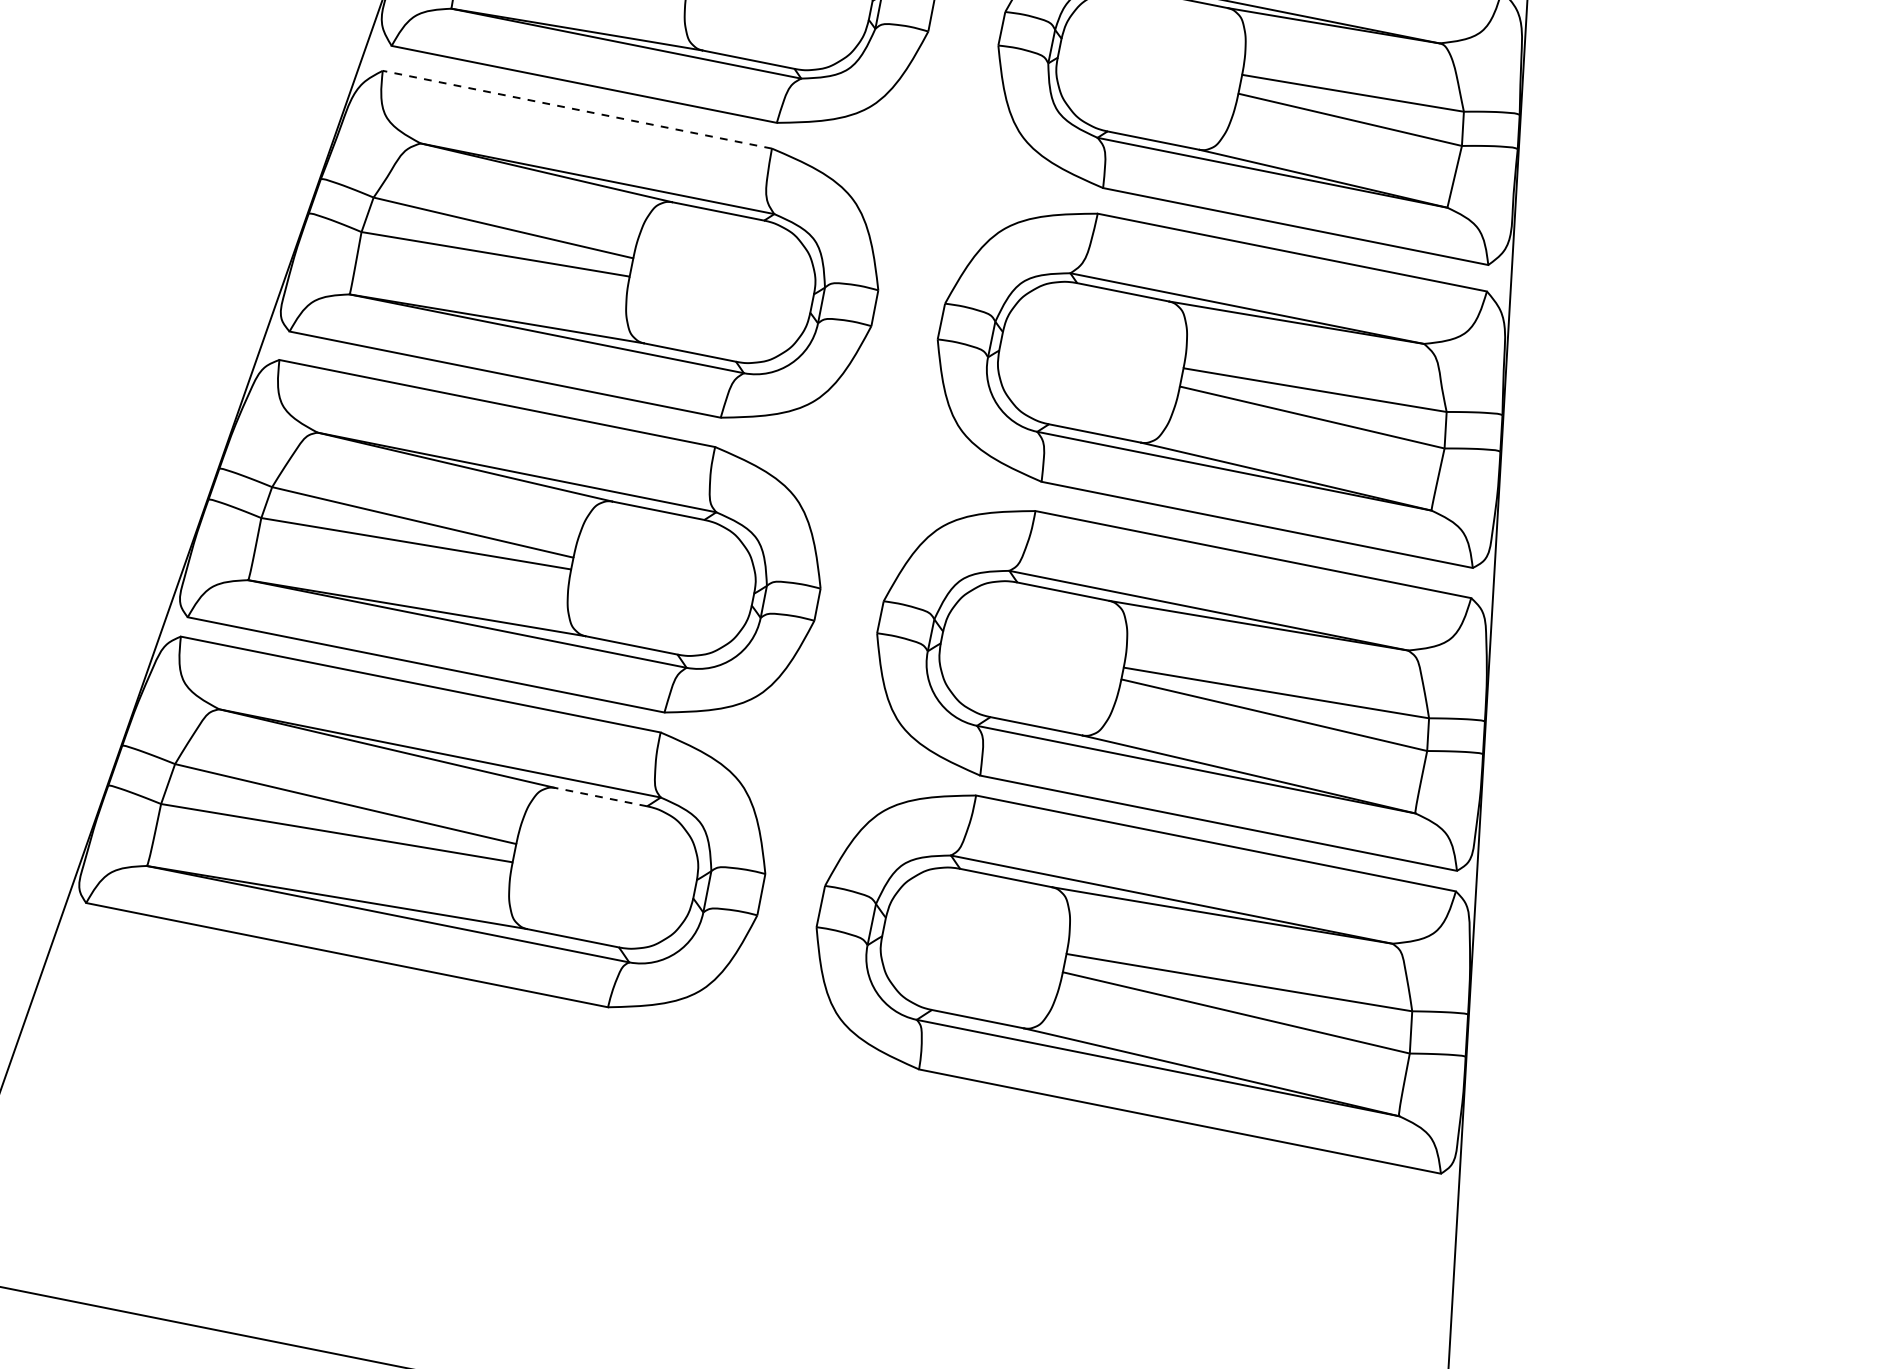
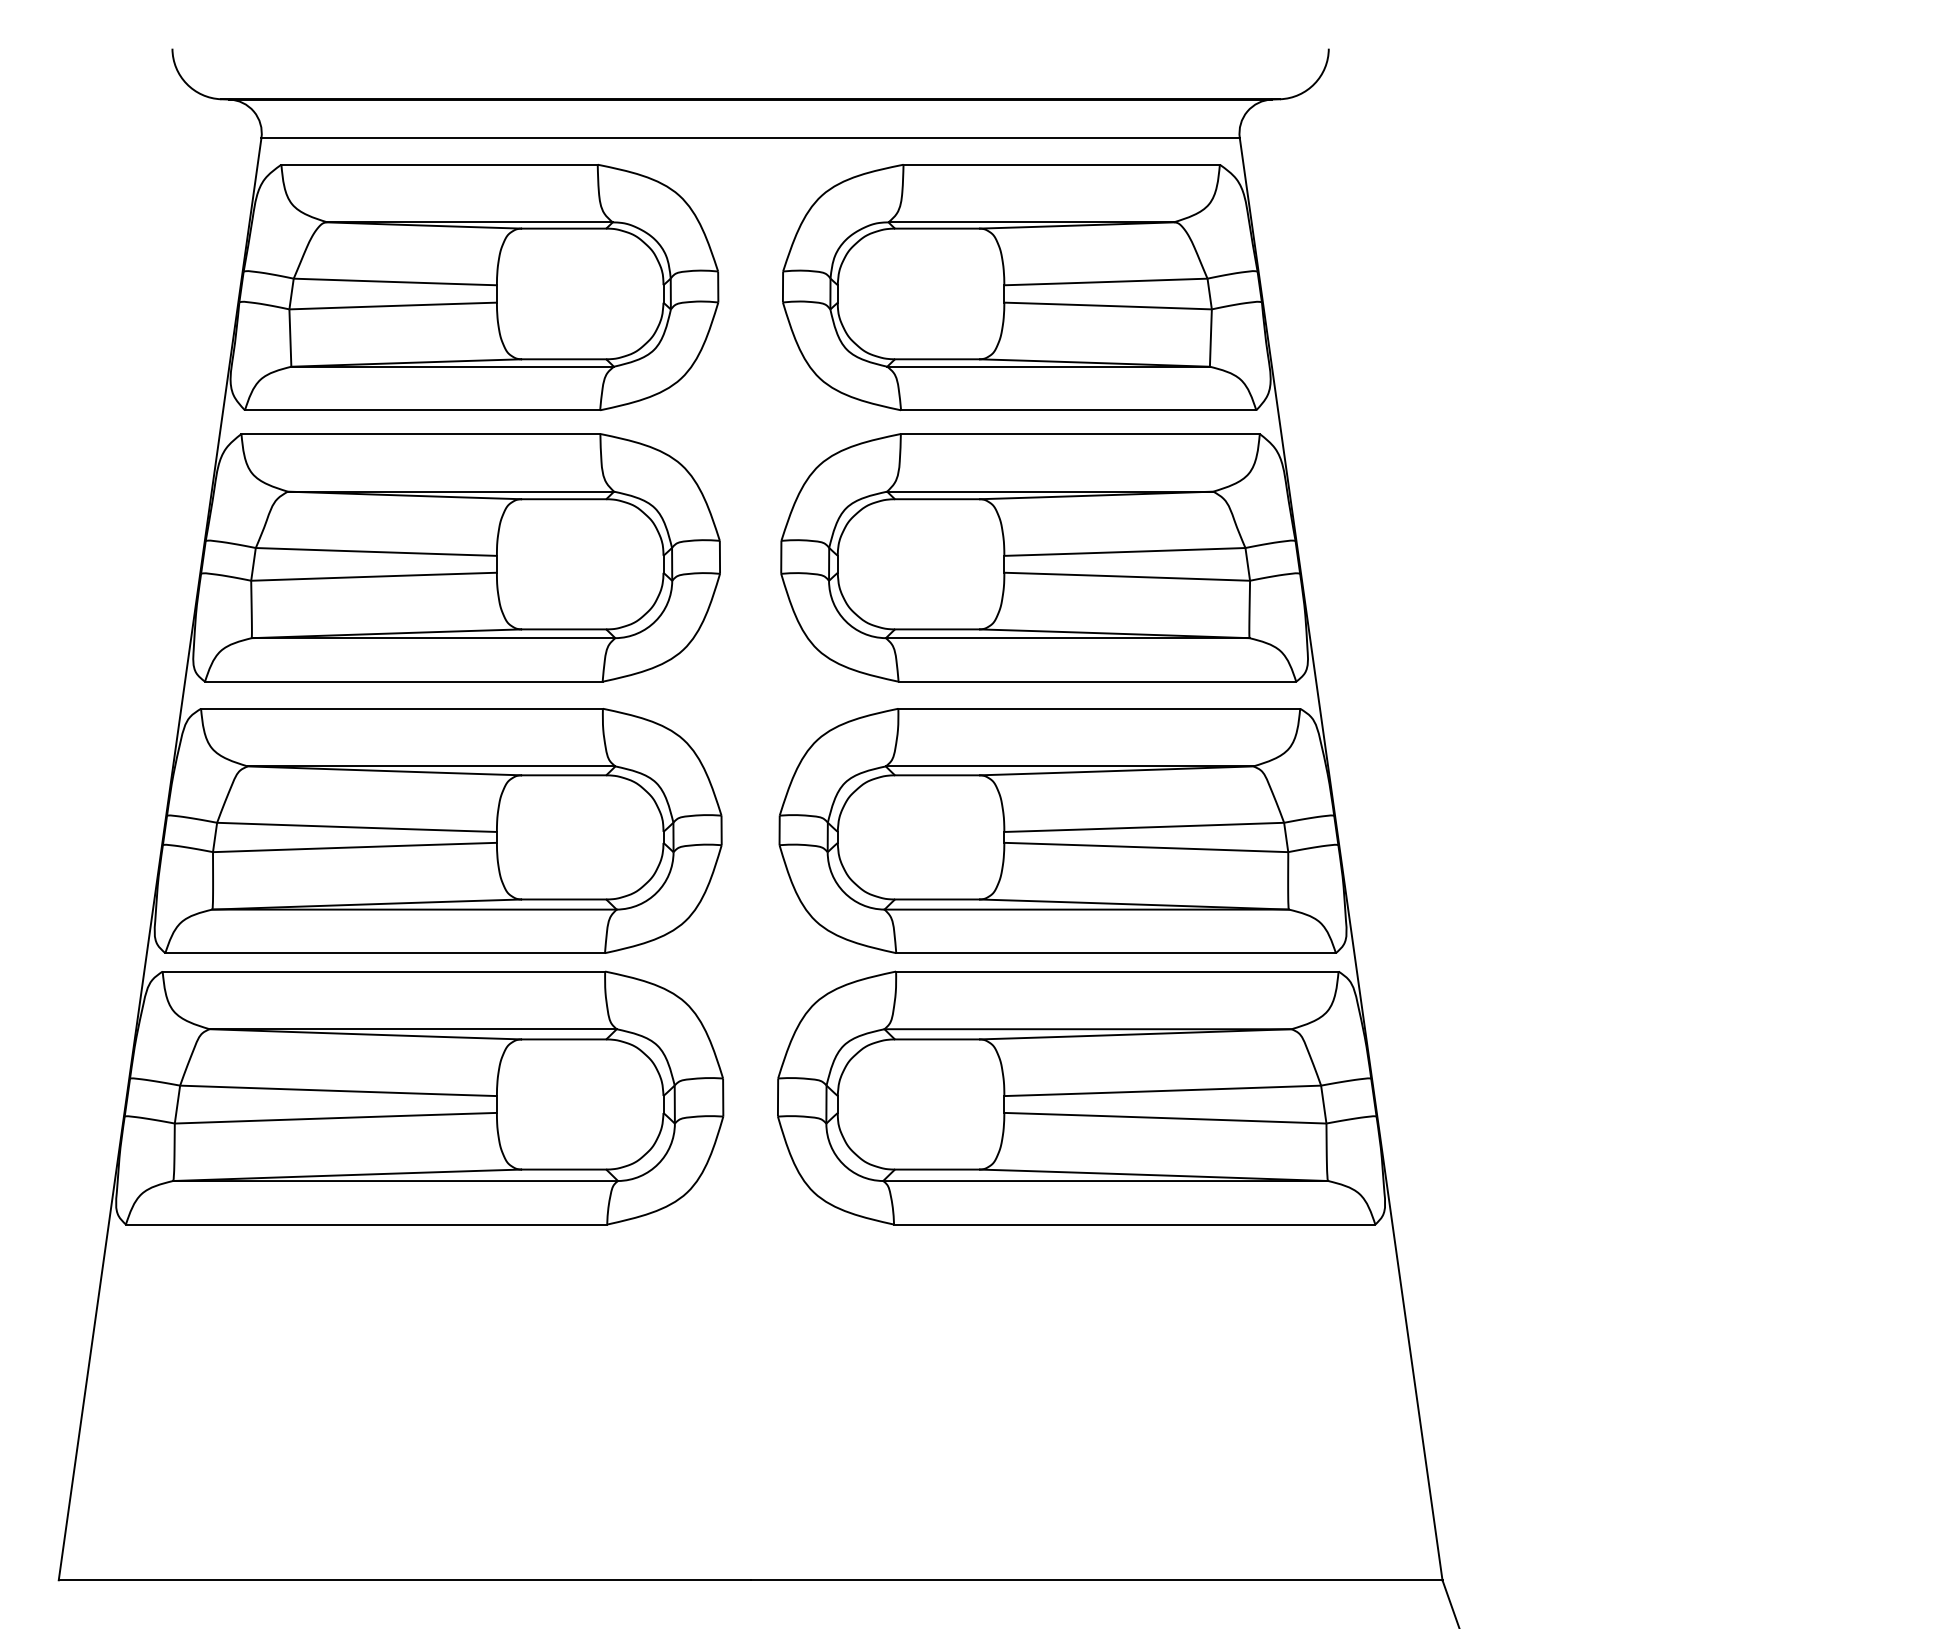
line: (576, 110) -> (420, 434), dashed -> solid
line: (600, 797) -> (563, 1039), dashed -> solid

